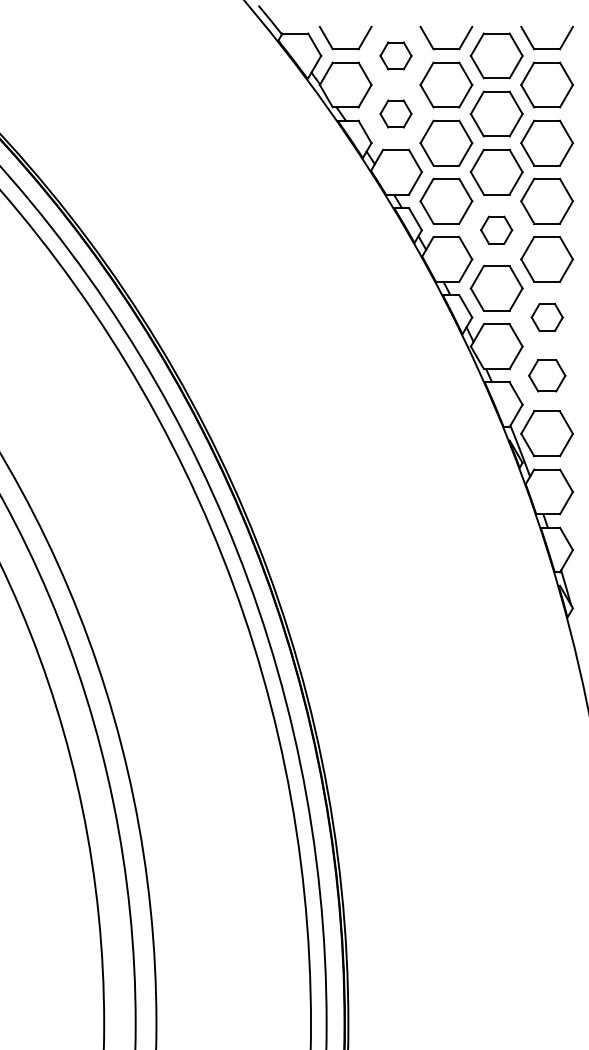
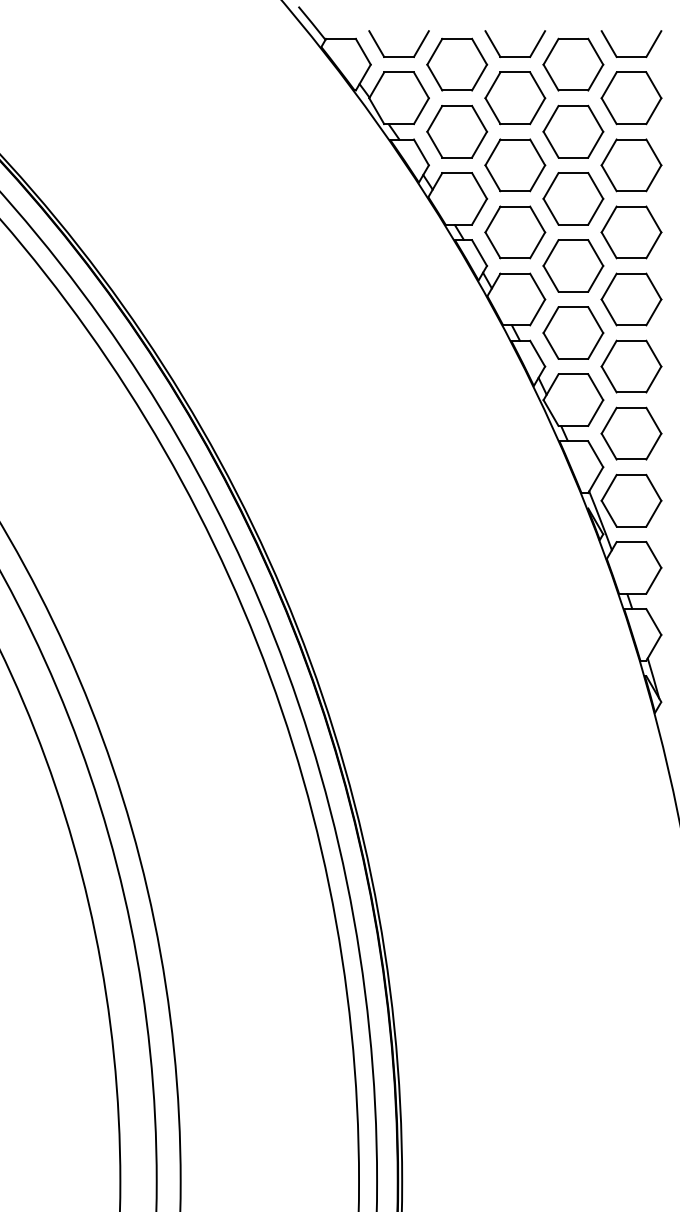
part: (395, 55) -> (456, 64), size x1.67
part: (395, 113) -> (456, 131), size x1.67
part: (496, 229) -> (573, 264), size x1.67
part: (547, 317) -> (631, 366), size x1.67
part: (547, 375) -> (631, 433), size x1.43

